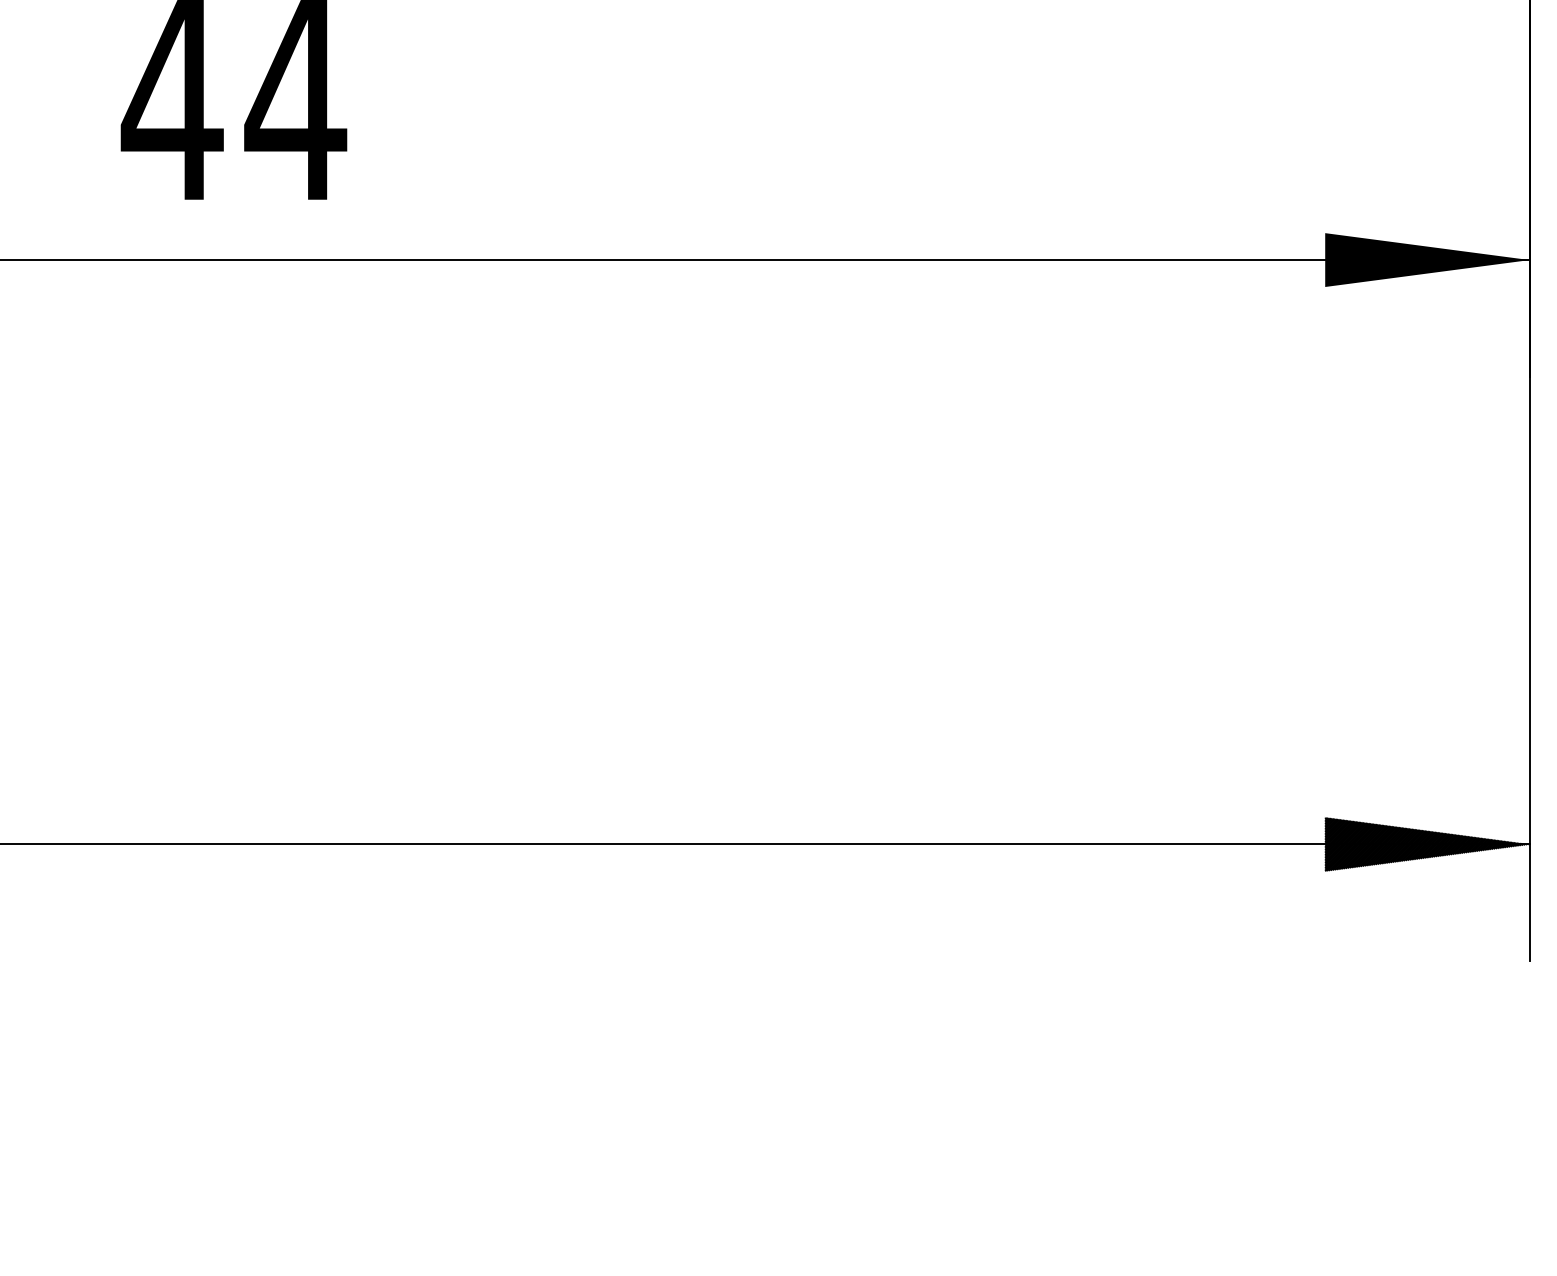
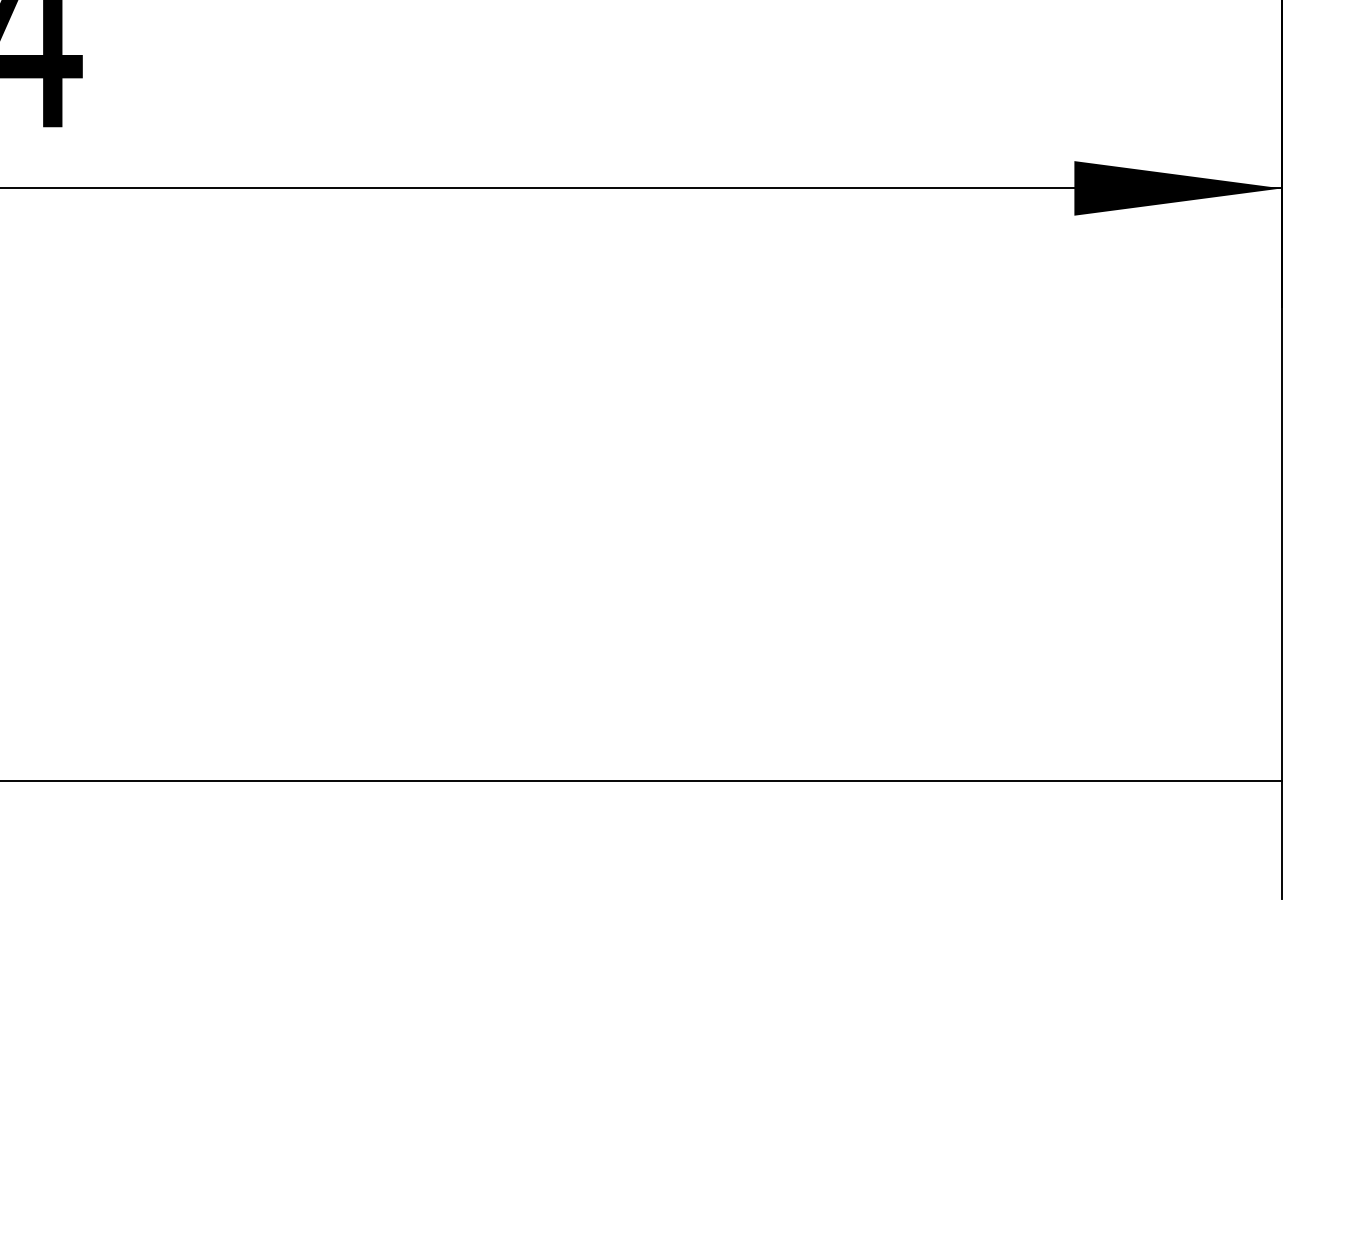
hatch: (1427, 844) -> (1178, 780), removed

